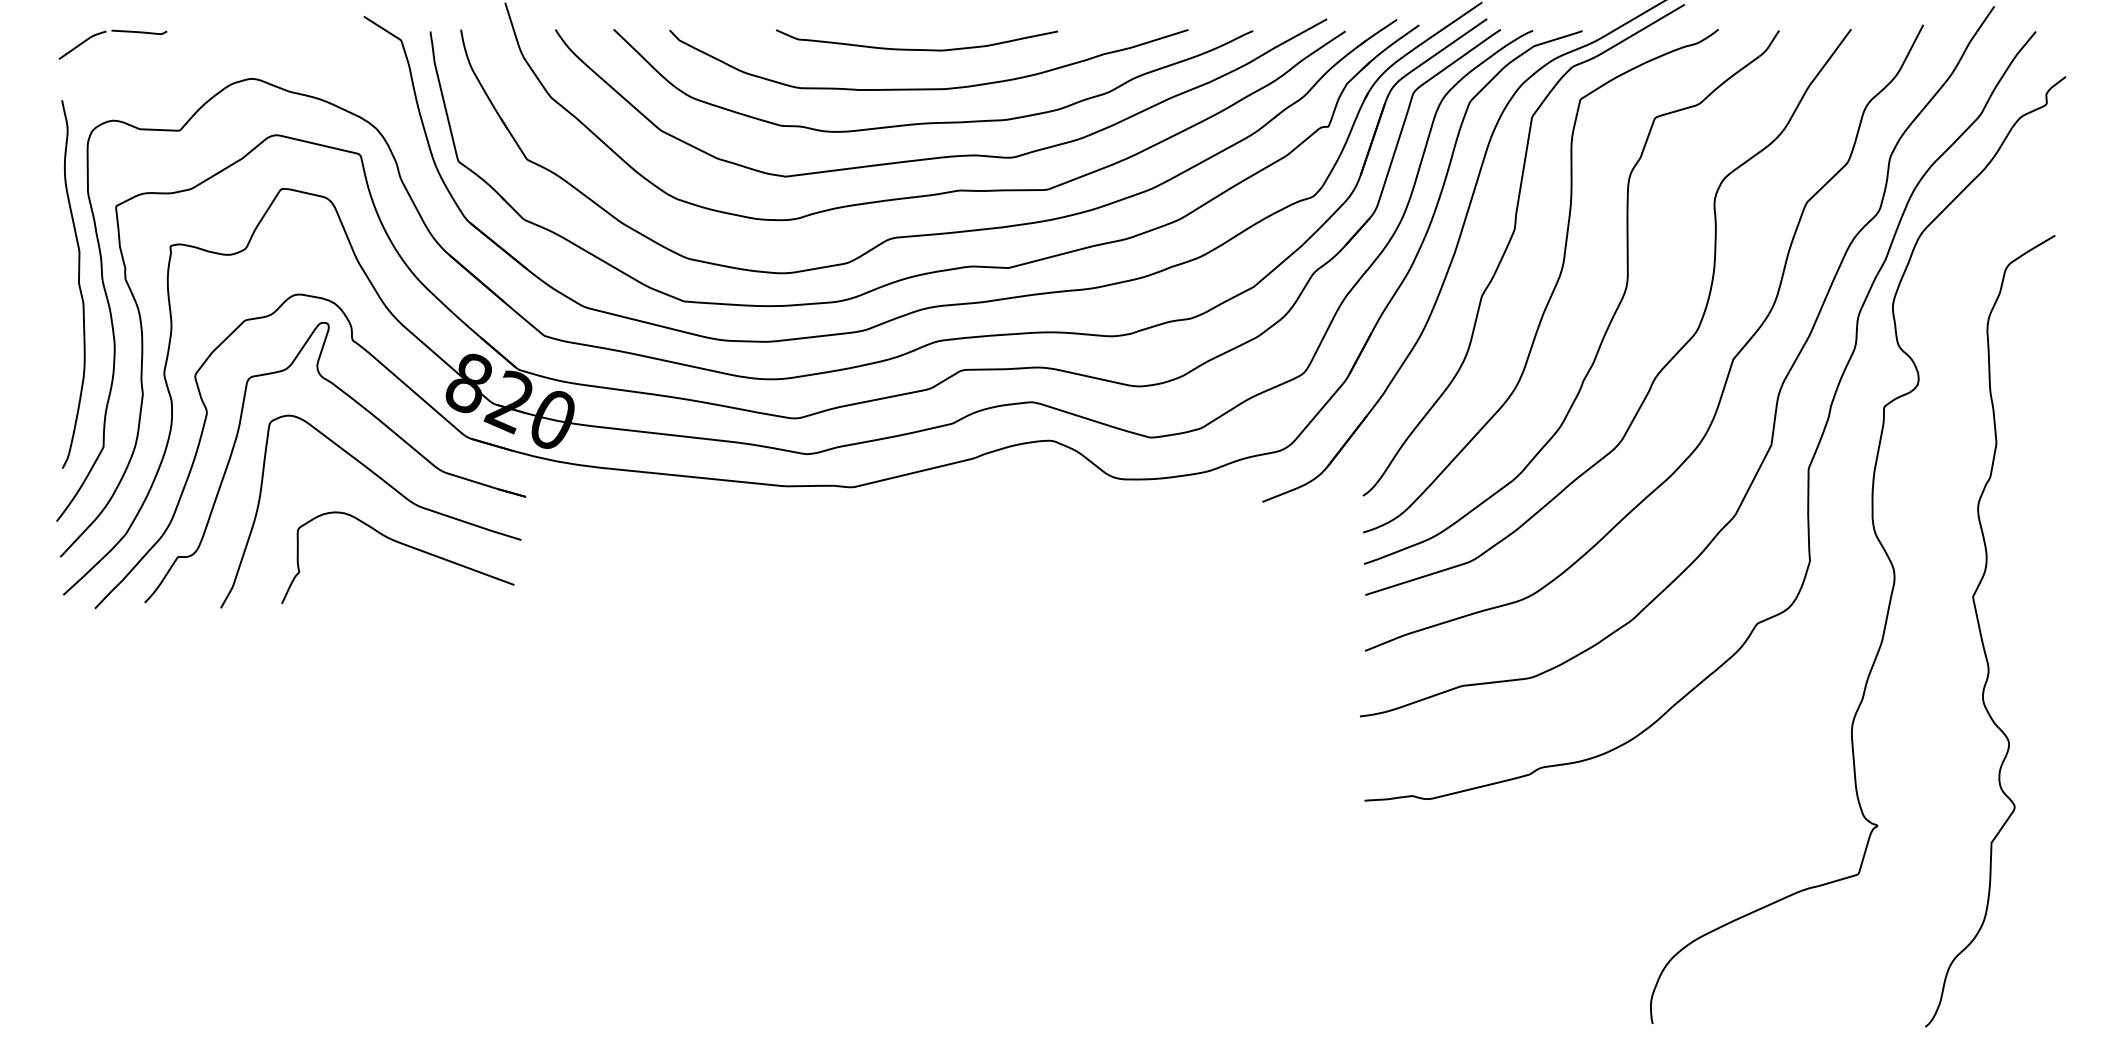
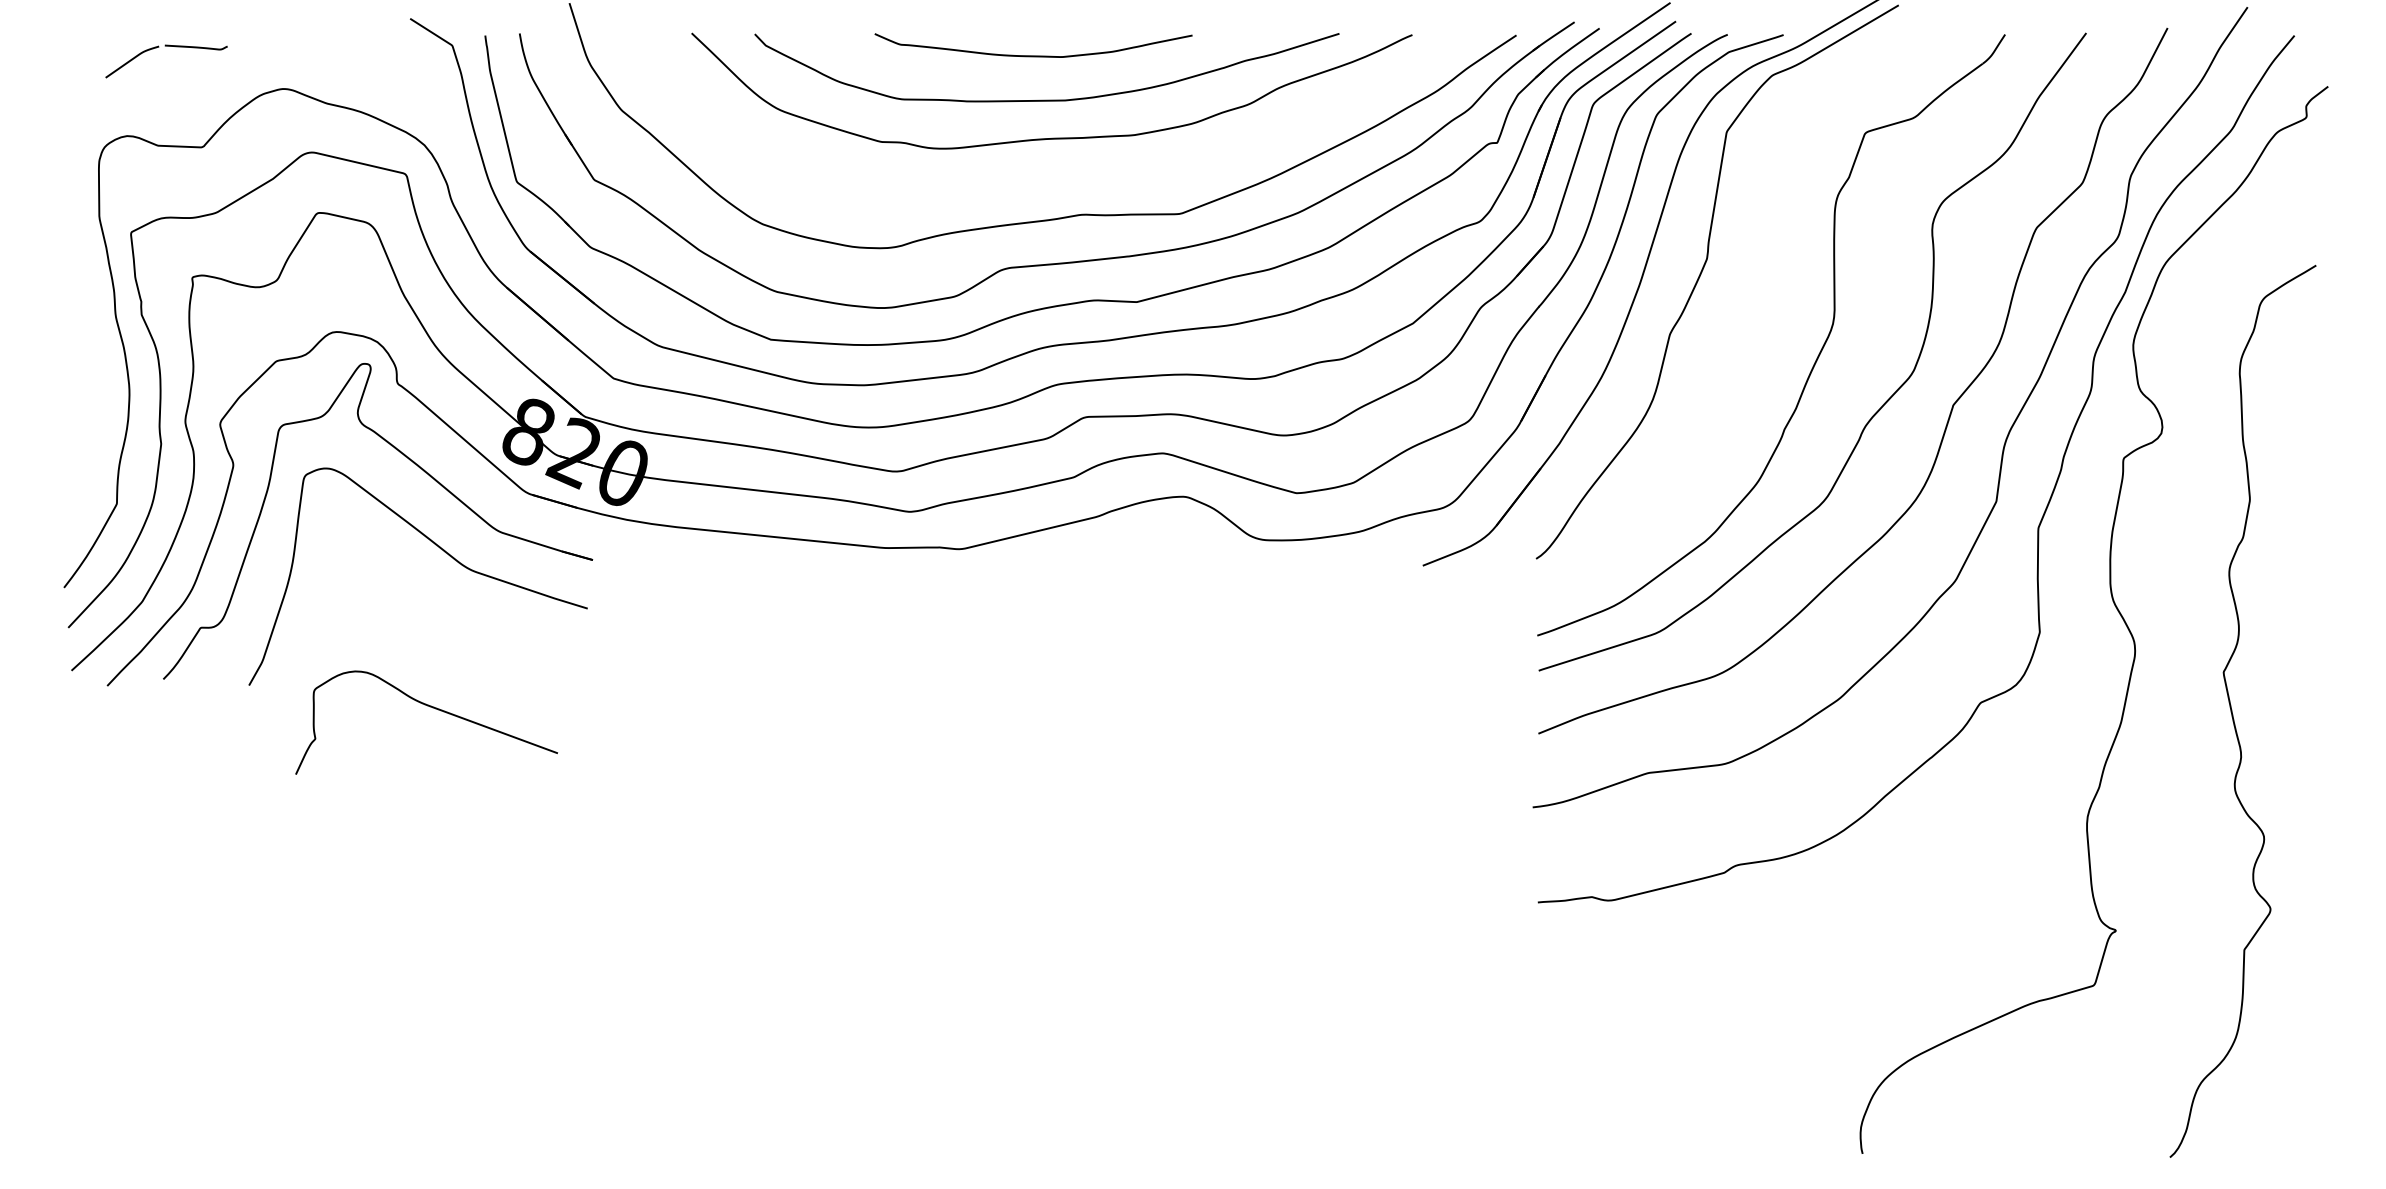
part: (112, 31) -> (166, 46), moved
curve: (948, 155) -> (1069, 175), removed
curve: (78, 284) -> (88, 320), removed
curve: (1554, 287) -> (1751, 323), removed
curve: (403, 545) -> (432, 708), moved

